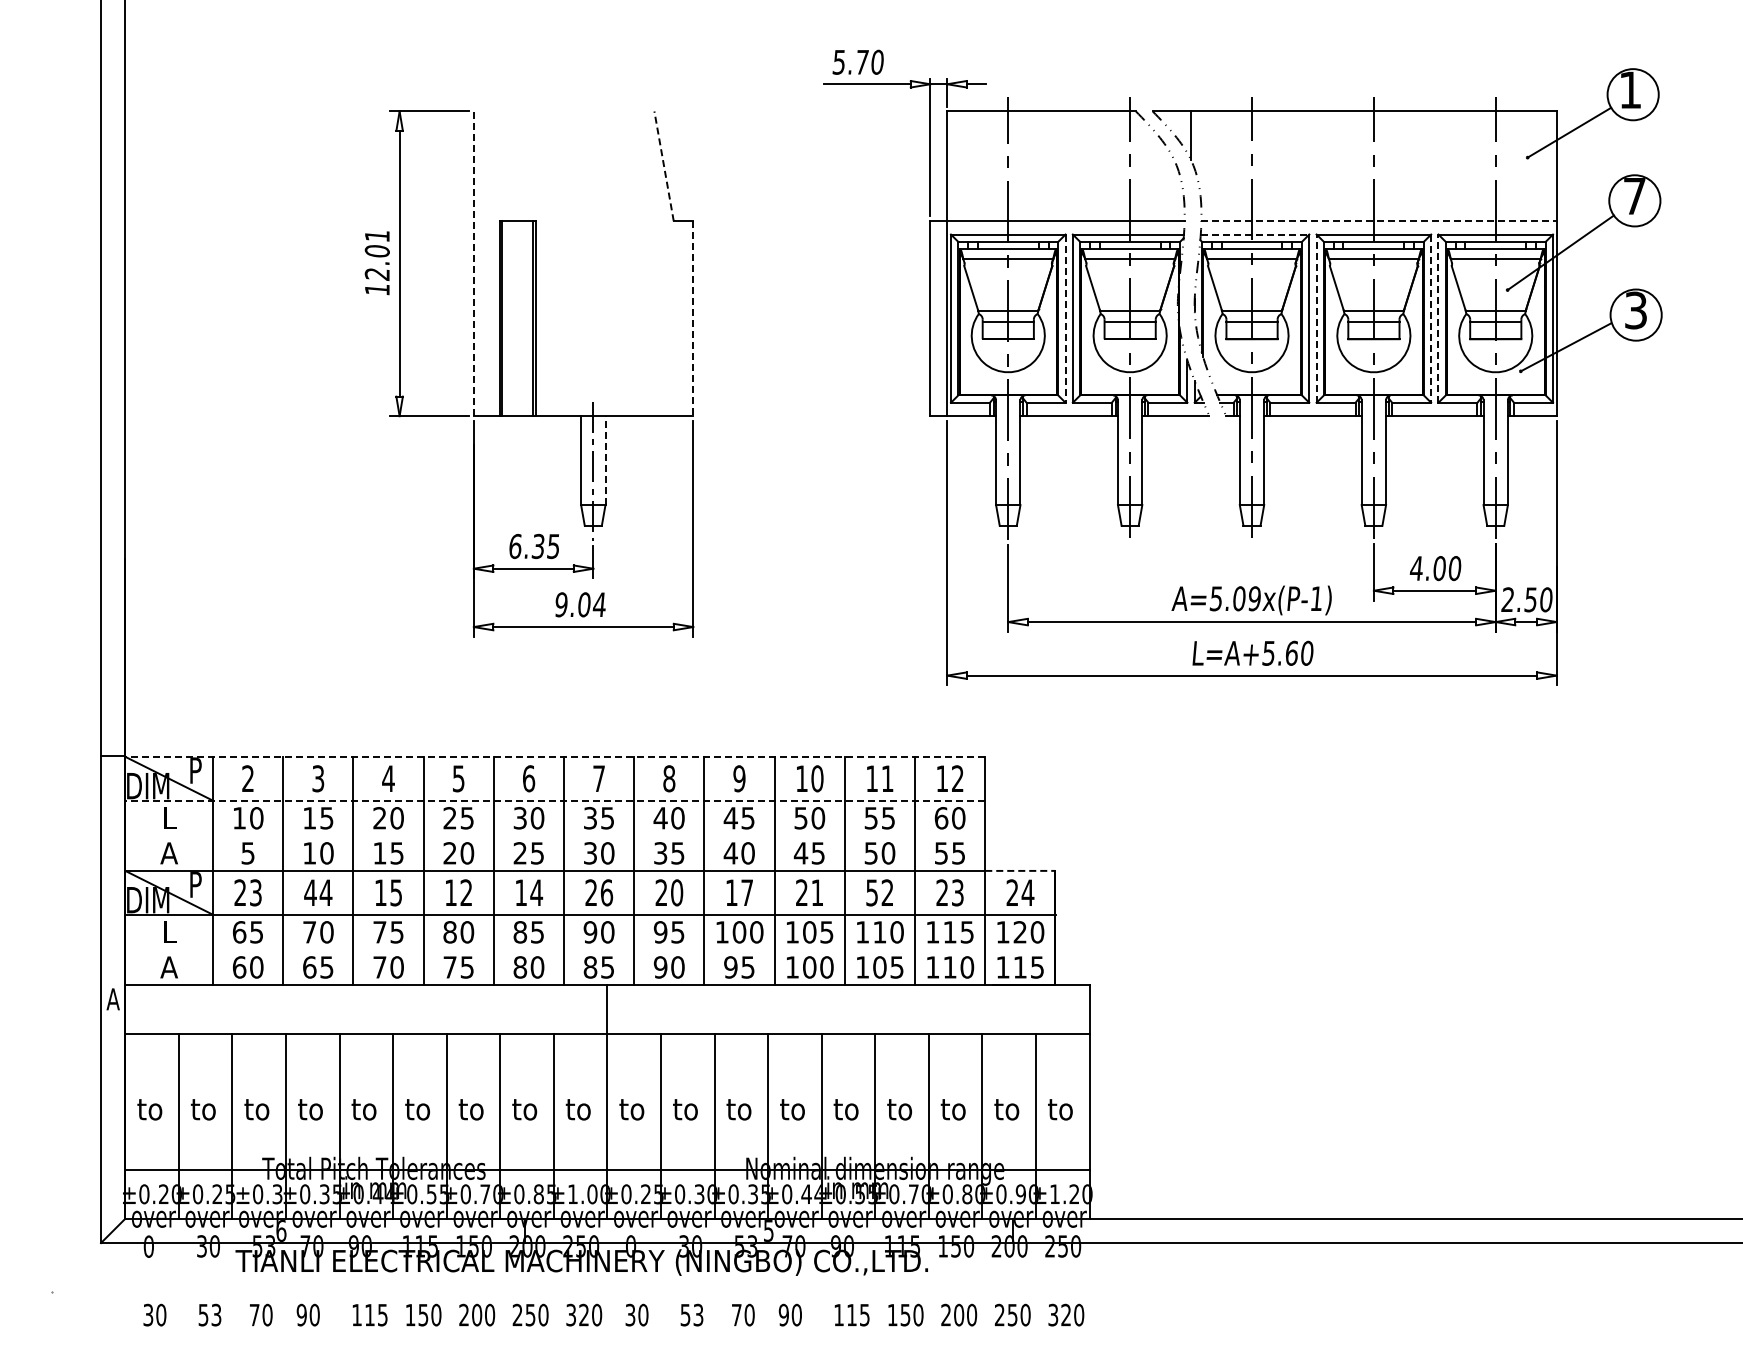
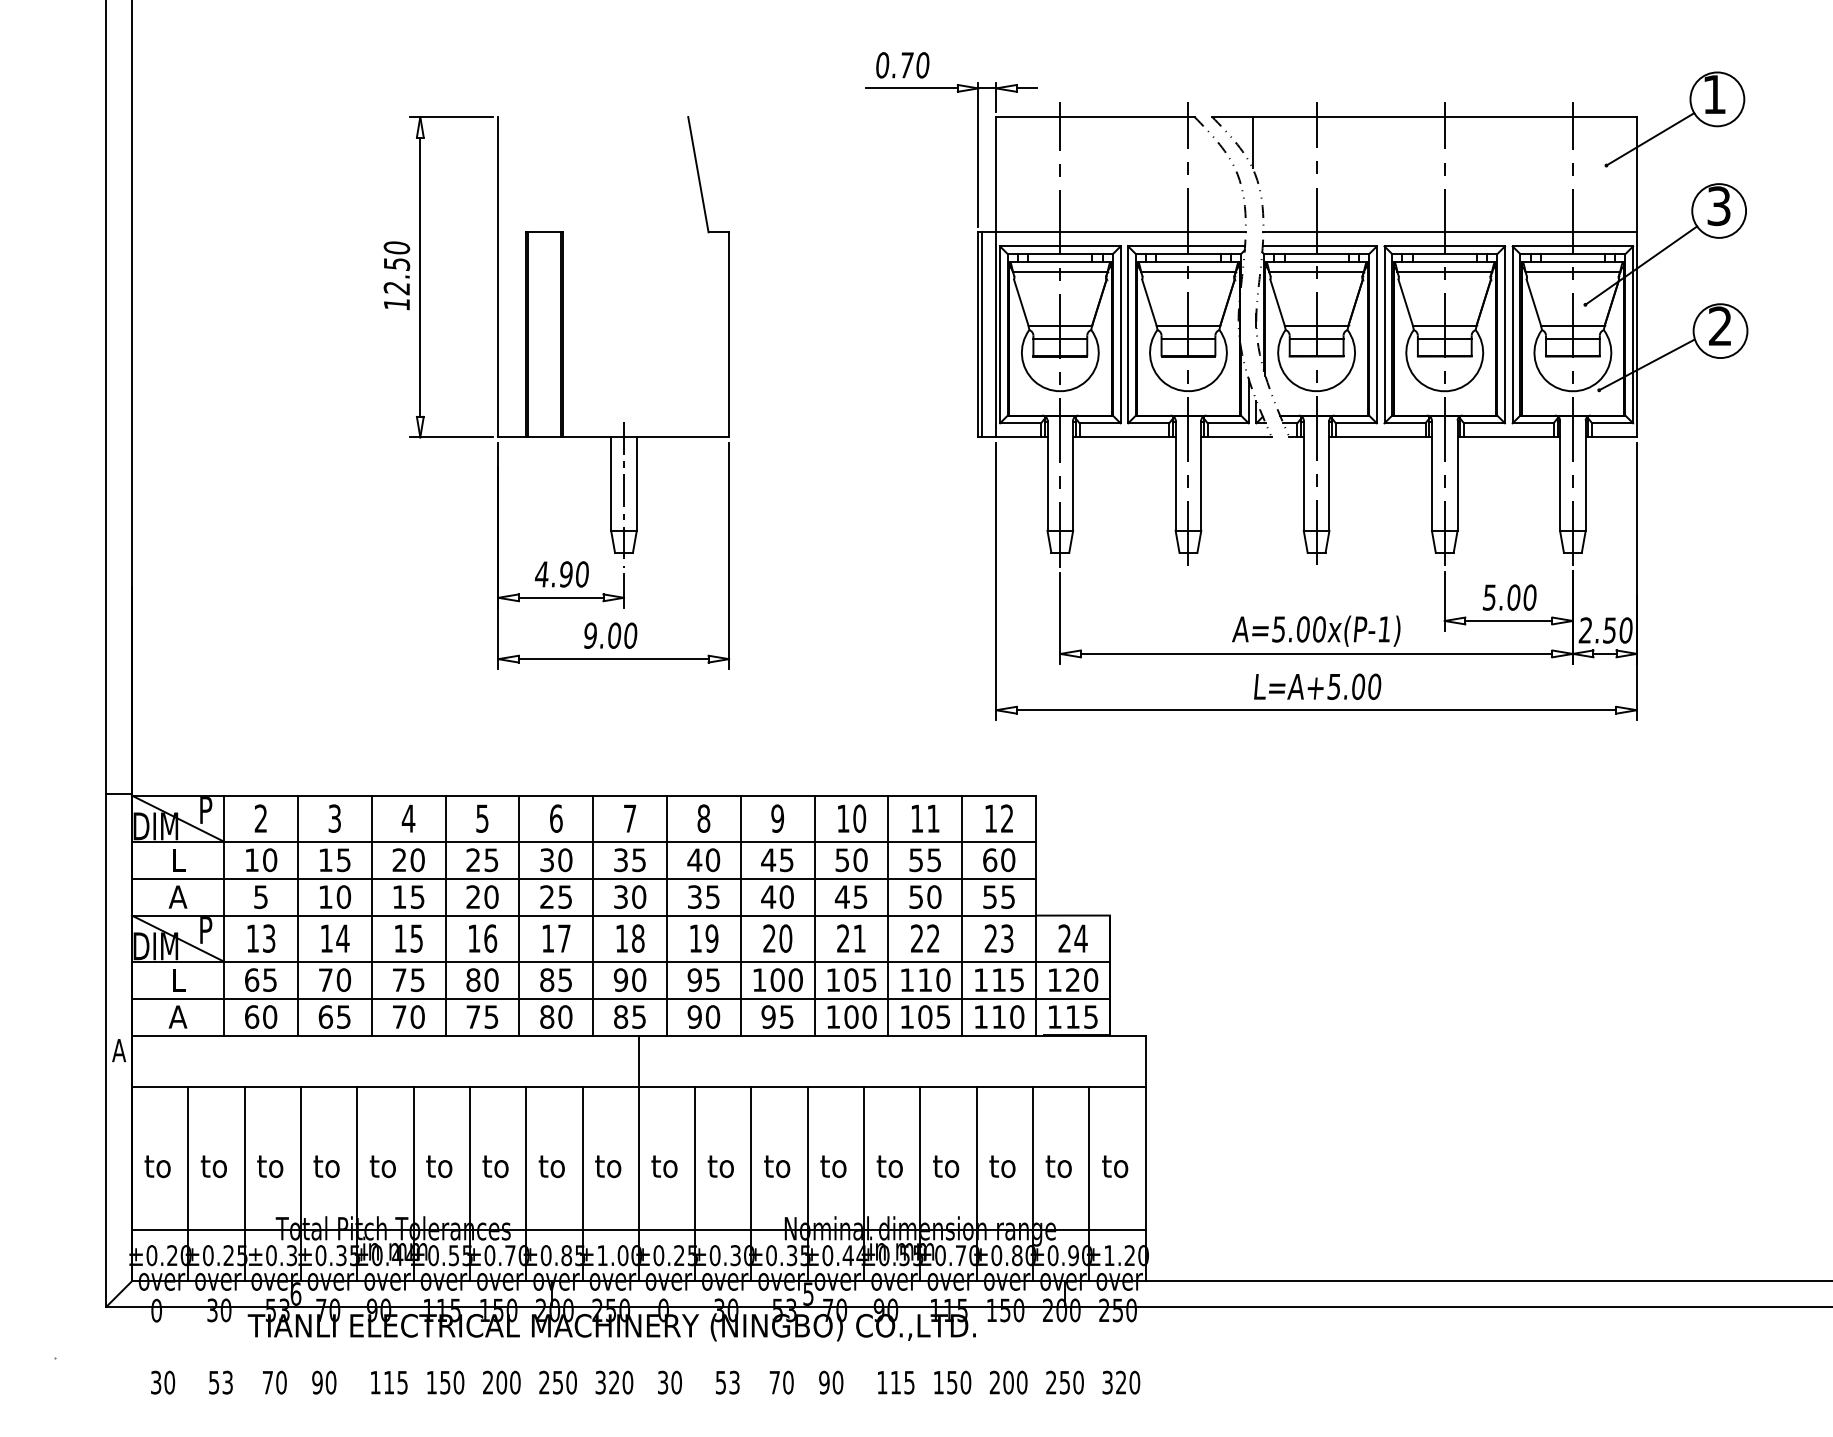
text: (838, 61) -> (881, 64), 5.70 -> 0.70
line: (664, 166) -> (698, 174), dashed -> solid
text: (1634, 196) -> (1718, 206), 7 -> 3
line: (1379, 221) -> (1450, 232), dashed -> solid
line: (1255, 234) -> (1320, 246), dashed -> solid
text: (376, 243) -> (396, 255), 12.01 -> 12.50
line: (473, 263) -> (498, 276), dashed -> solid
text: (1635, 310) -> (1719, 326), 3 -> 2
line: (933, 318) -> (981, 334), added
line: (1316, 318) -> (1384, 334), dashed -> solid
line: (1438, 318) -> (1512, 334), dashed -> solid
line: (693, 319) -> (729, 335), dashed -> solid
line: (1065, 319) -> (1120, 335), dashed -> solid
line: (1431, 319) -> (1505, 335), dashed -> solid
line: (605, 460) -> (636, 484), dashed -> solid
text: (533, 546) -> (561, 574), 6.35 -> 4.90
text: (1415, 568) -> (1488, 597), 4.00 -> 5.00
text: (1254, 598) -> (1319, 629), A=5.09x(P-1) -> A=5.00x(P-1)
text: (598, 604) -> (629, 635), 9.04 -> 9.00
text: (1291, 652) -> (1358, 685), L=A+5.60 -> L=A+5.00
line: (555, 756) -> (584, 795), dashed -> solid
line: (555, 800) -> (584, 841), dashed -> solid
line: (555, 835) -> (584, 878), added
line: (1020, 870) -> (1073, 915), dashed -> solid
text: (239, 892) -> (251, 938), 23 -> 13
text: (310, 892) -> (326, 938), 44 -> 14
text: (466, 892) -> (490, 938), 12 -> 16
text: (536, 892) -> (564, 938), 14 -> 17
text: (599, 892) -> (630, 938), 26 -> 18
text: (669, 892) -> (704, 938), 20 -> 19
text: (739, 892) -> (777, 938), 17 -> 20
text: (871, 892) -> (916, 938), 52 -> 22
line: (590, 949) -> (621, 998), added

